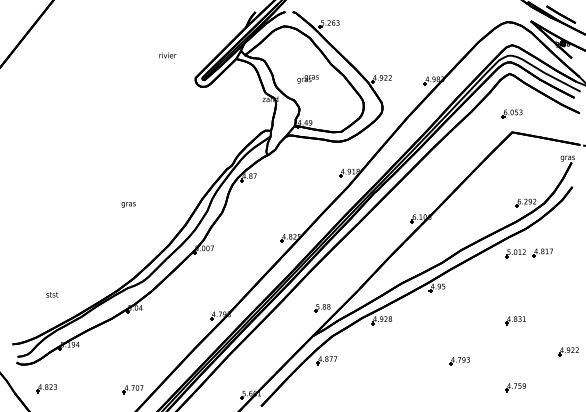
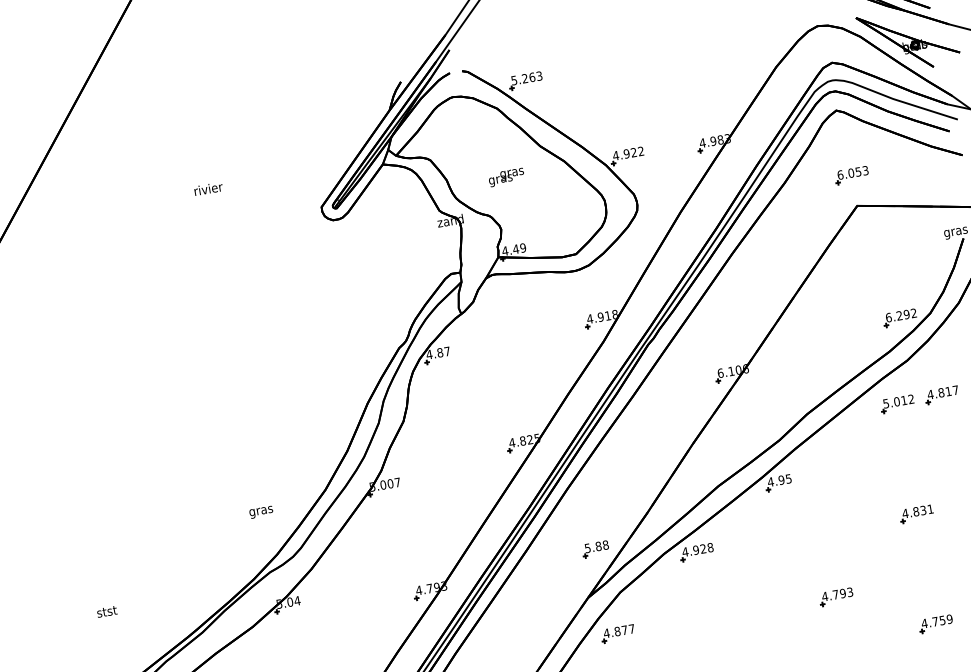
text: (167, 55) -> (207, 189), moved
text: (128, 204) -> (260, 511), moved
text: (52, 294) -> (107, 611), moved

